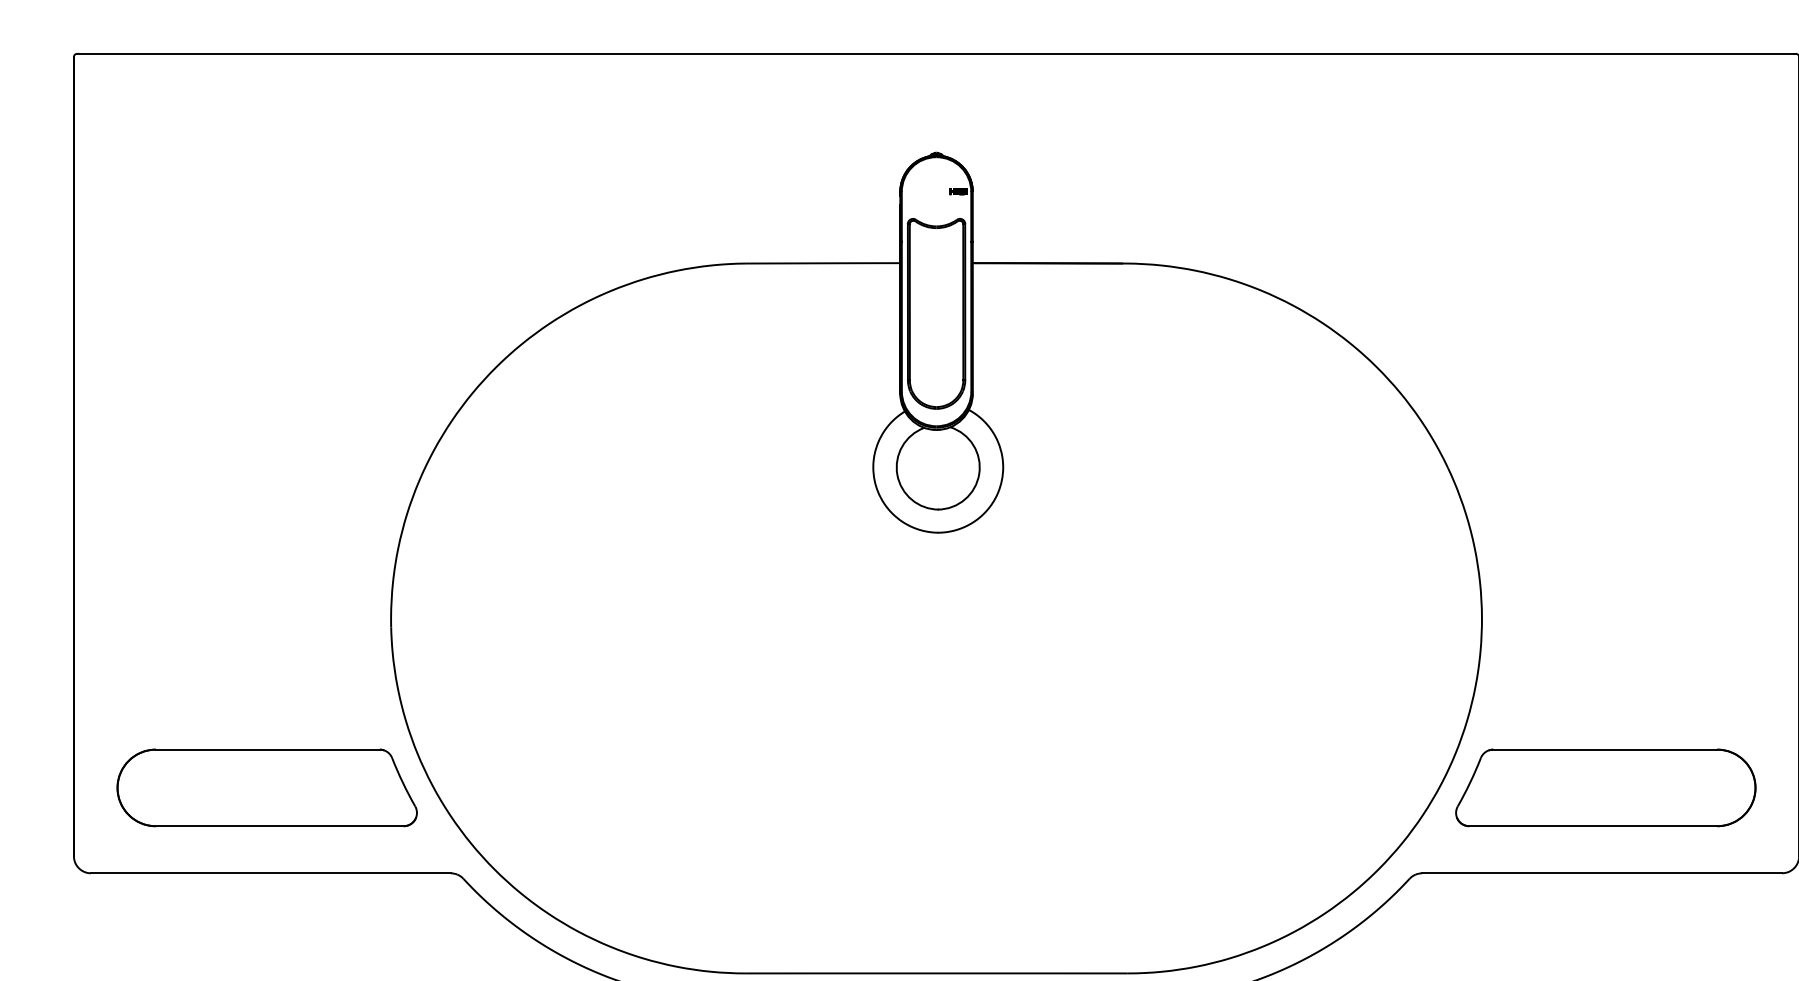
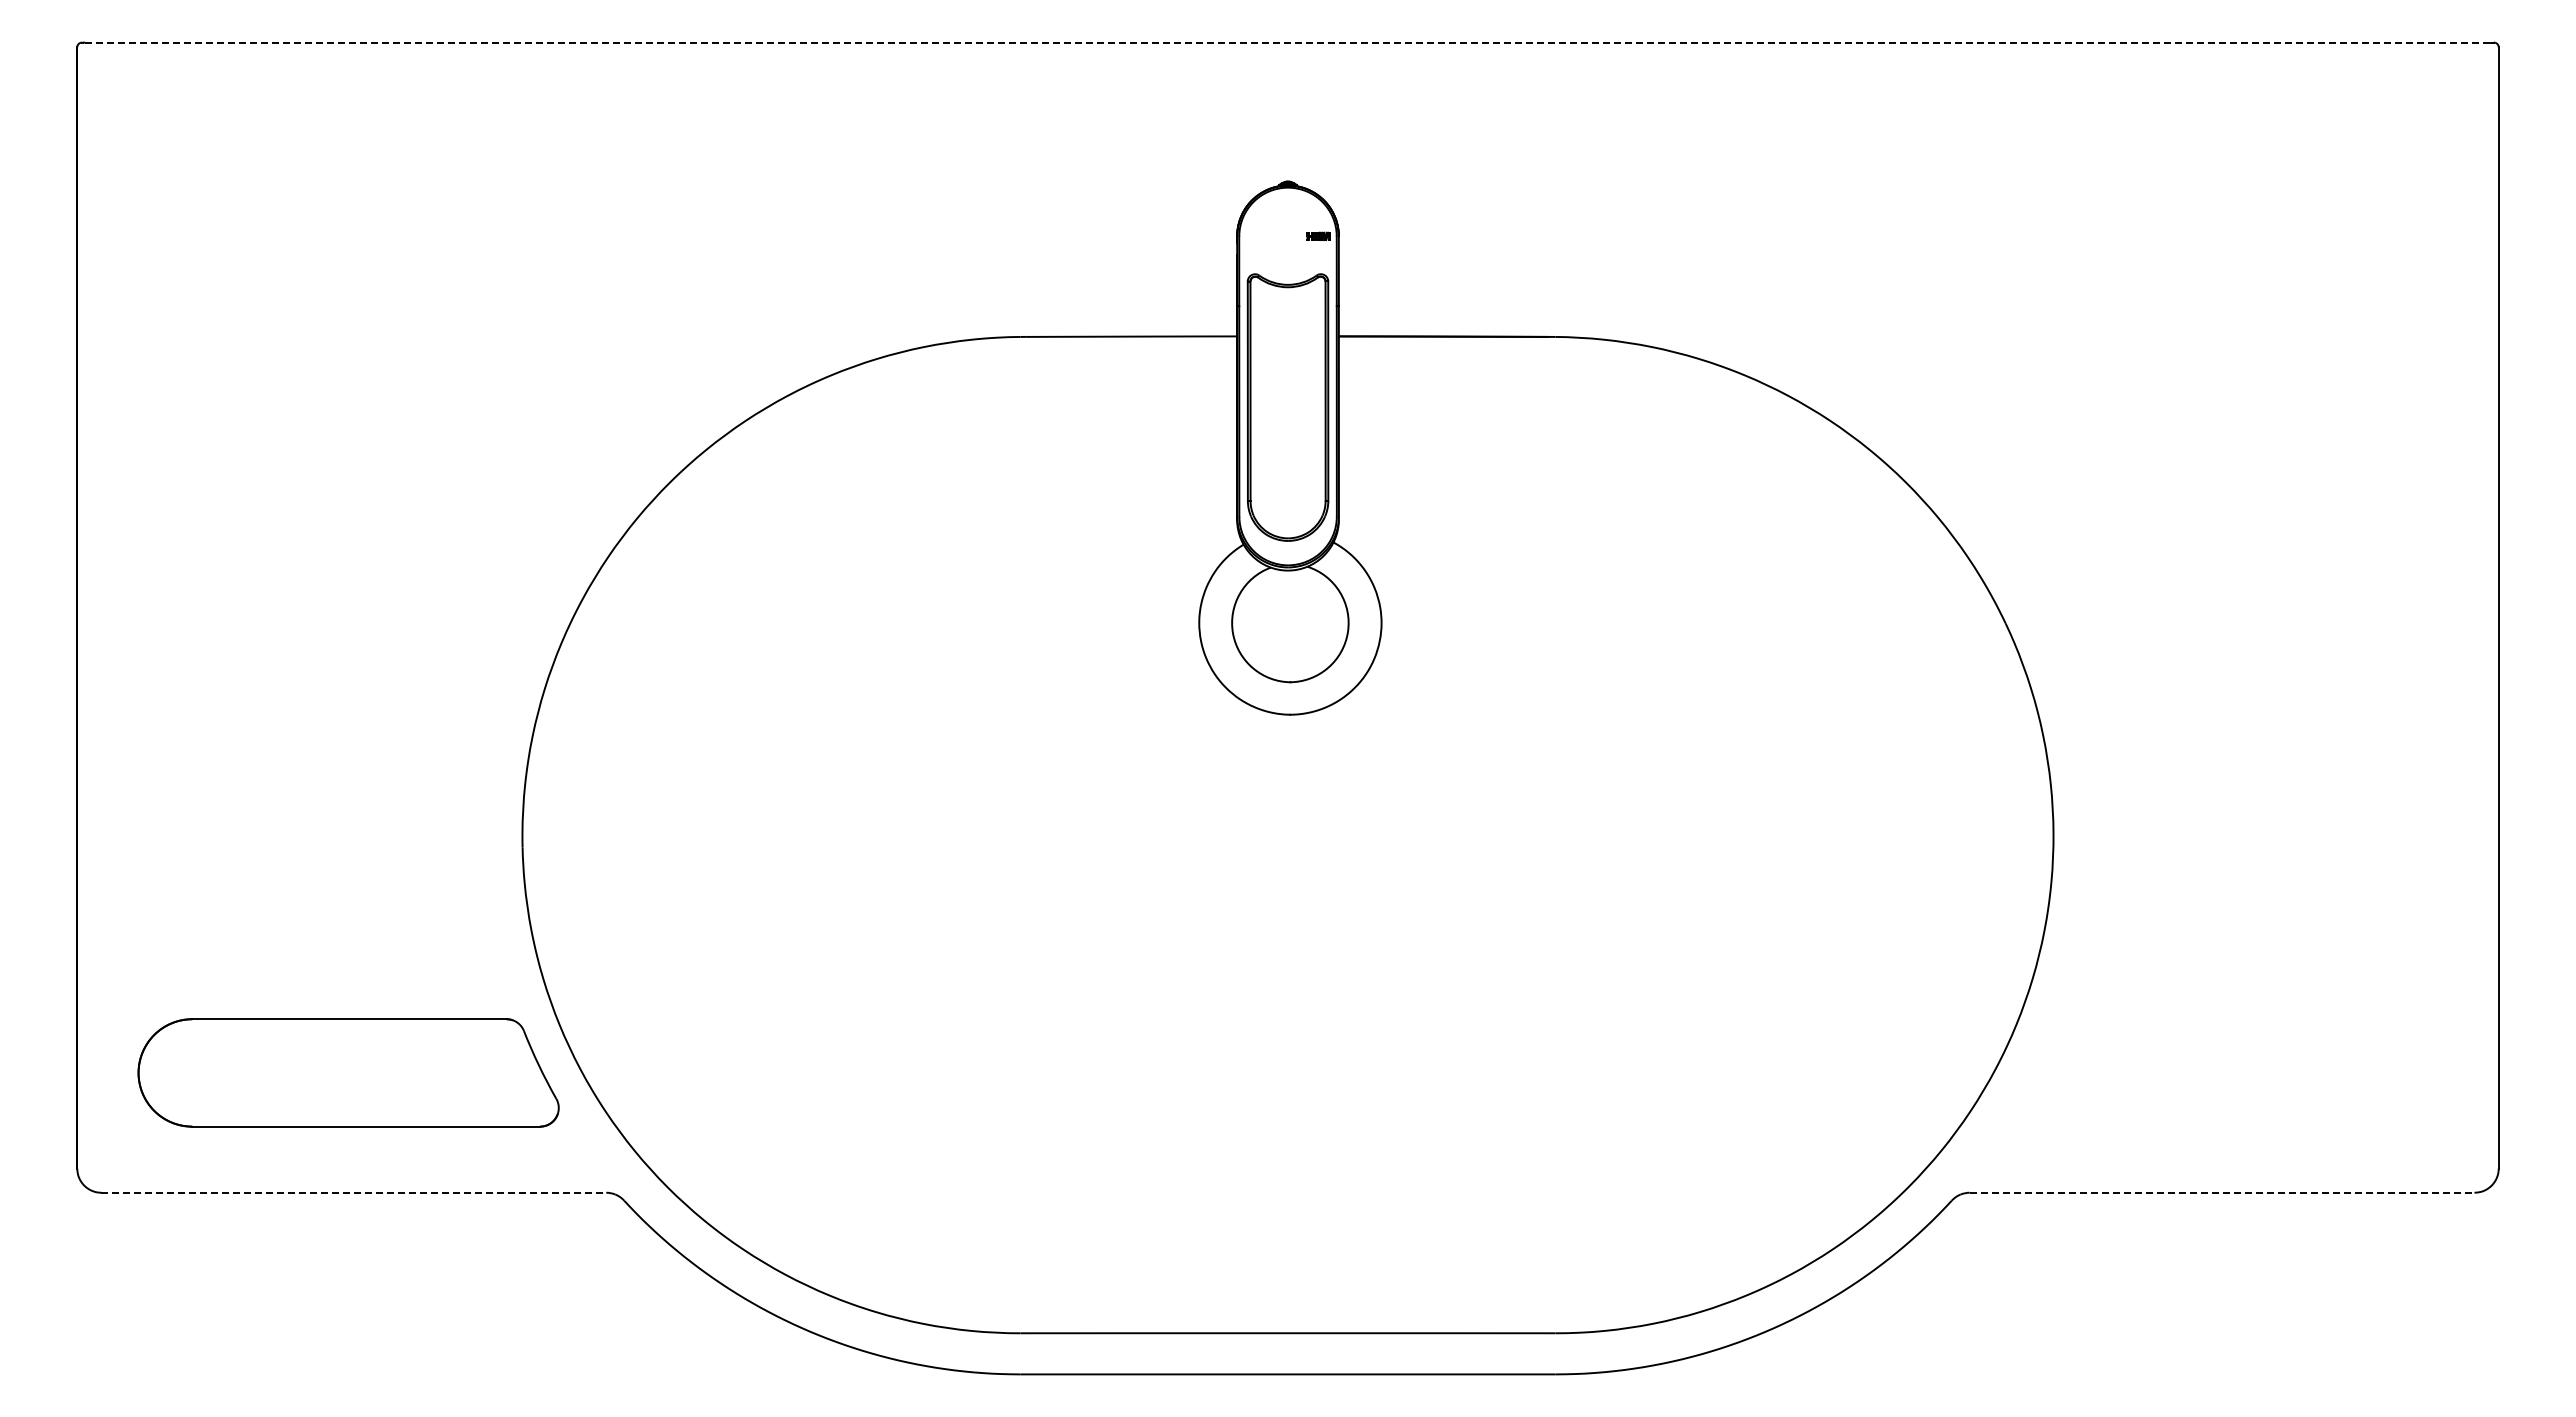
line: (936, 53) -> (1287, 42), solid -> dashed
part: (1605, 787) -> (2227, 1072), removed
line: (271, 873) -> (354, 1192), solid -> dashed
line: (1602, 873) -> (2222, 1192), solid -> dashed

